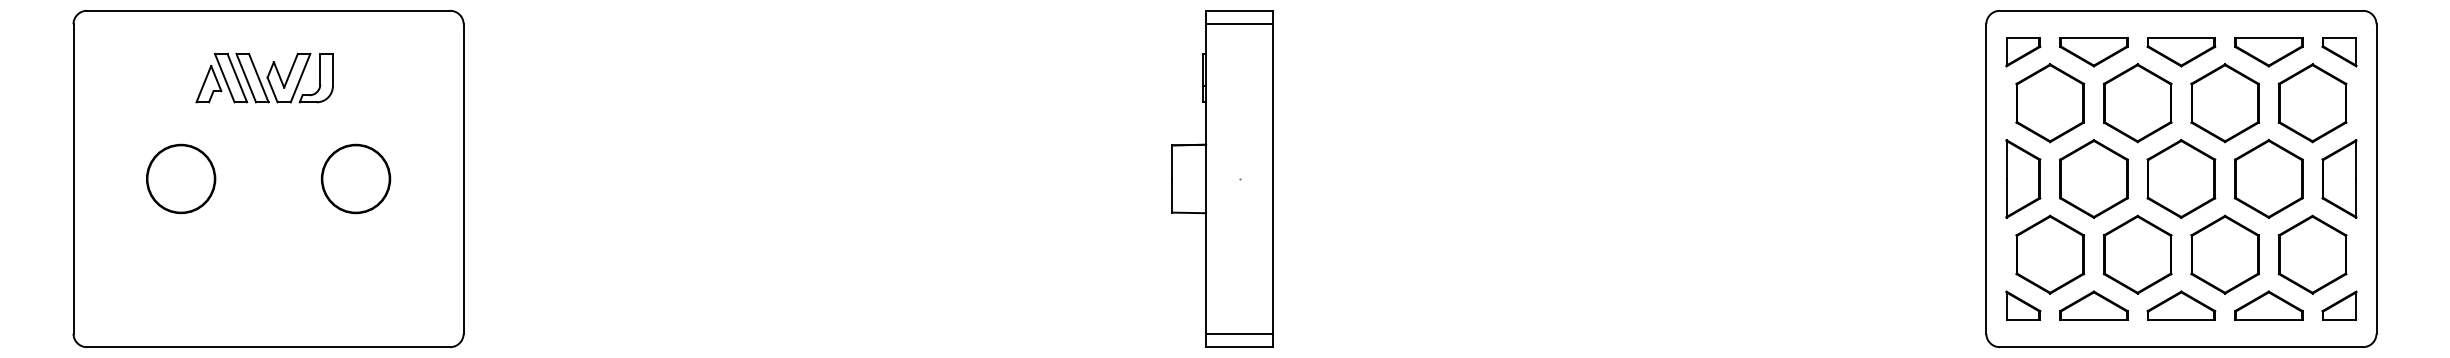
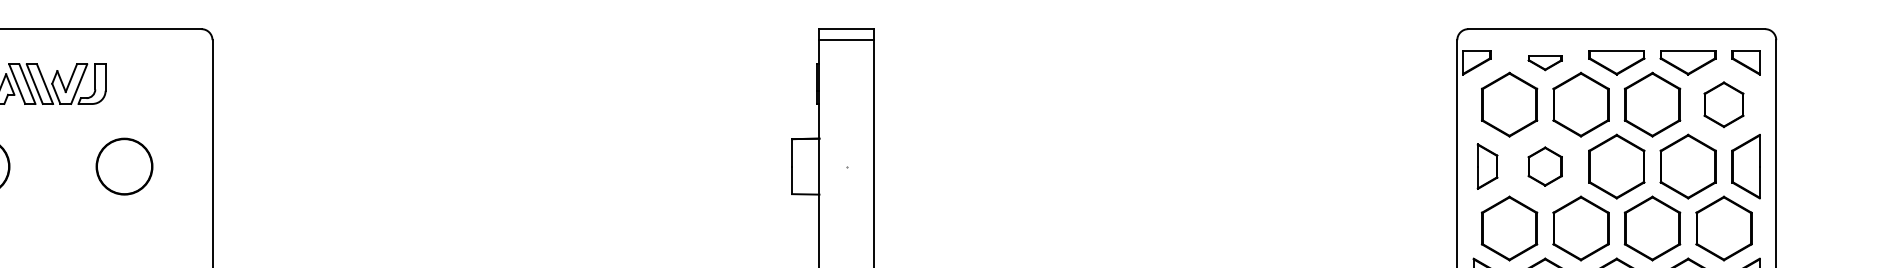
part: (2023, 52) -> (1477, 63), moved
part: (2093, 52) -> (1544, 63), size x0.6
part: (2312, 103) -> (1723, 104), size x0.7
part: (2023, 178) -> (1487, 166), size x0.7
part: (2093, 178) -> (1544, 166), size x0.6

